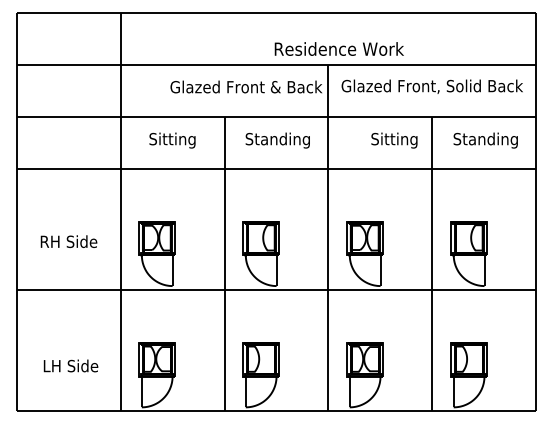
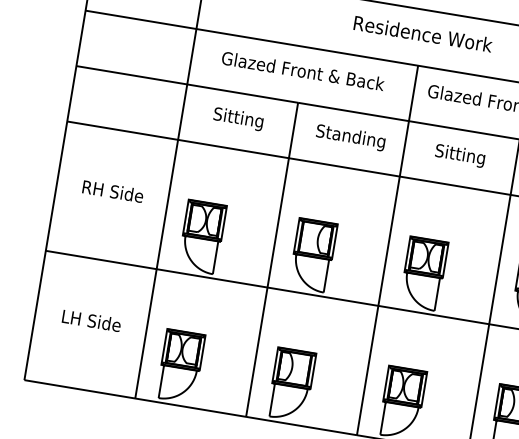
text: (338, 48) -> (422, 33), moved
text: (245, 86) -> (302, 70), moved
text: (394, 140) -> (460, 155), moved
text: (68, 241) -> (112, 191), moved
text: (70, 365) -> (91, 320), moved

